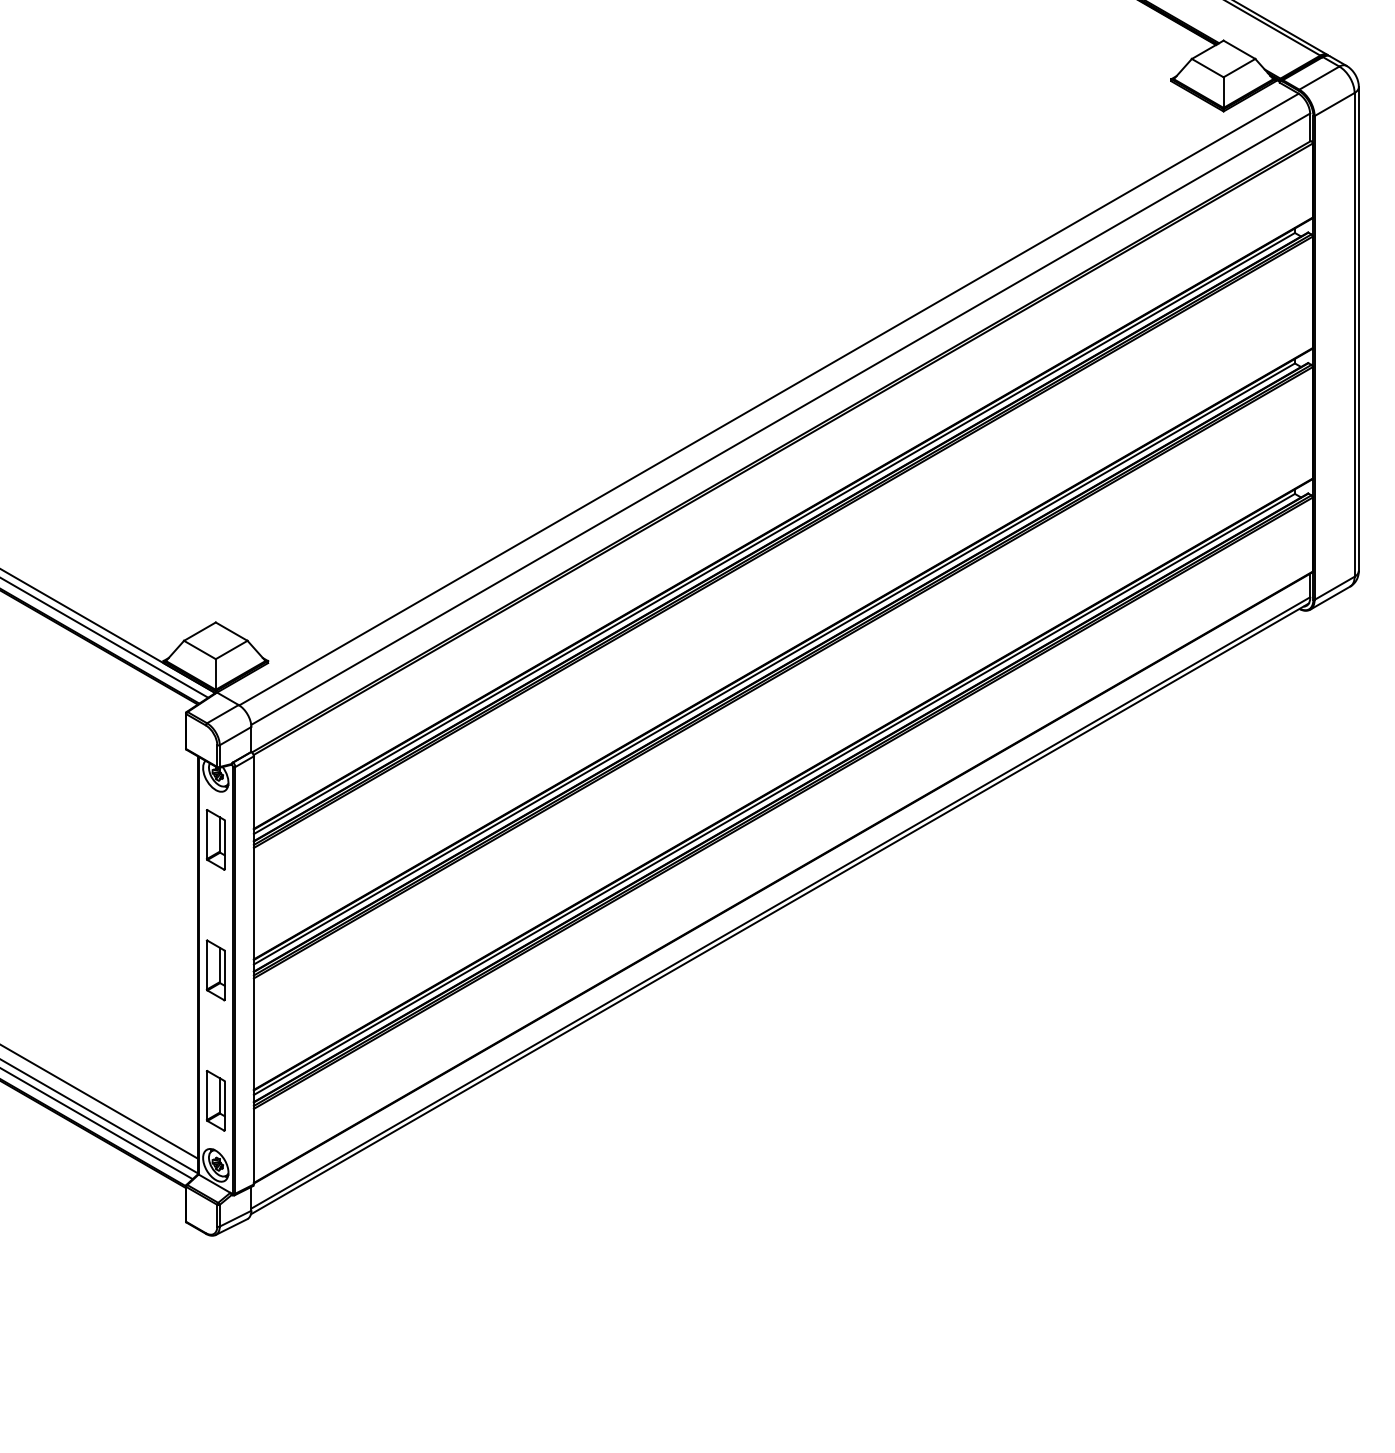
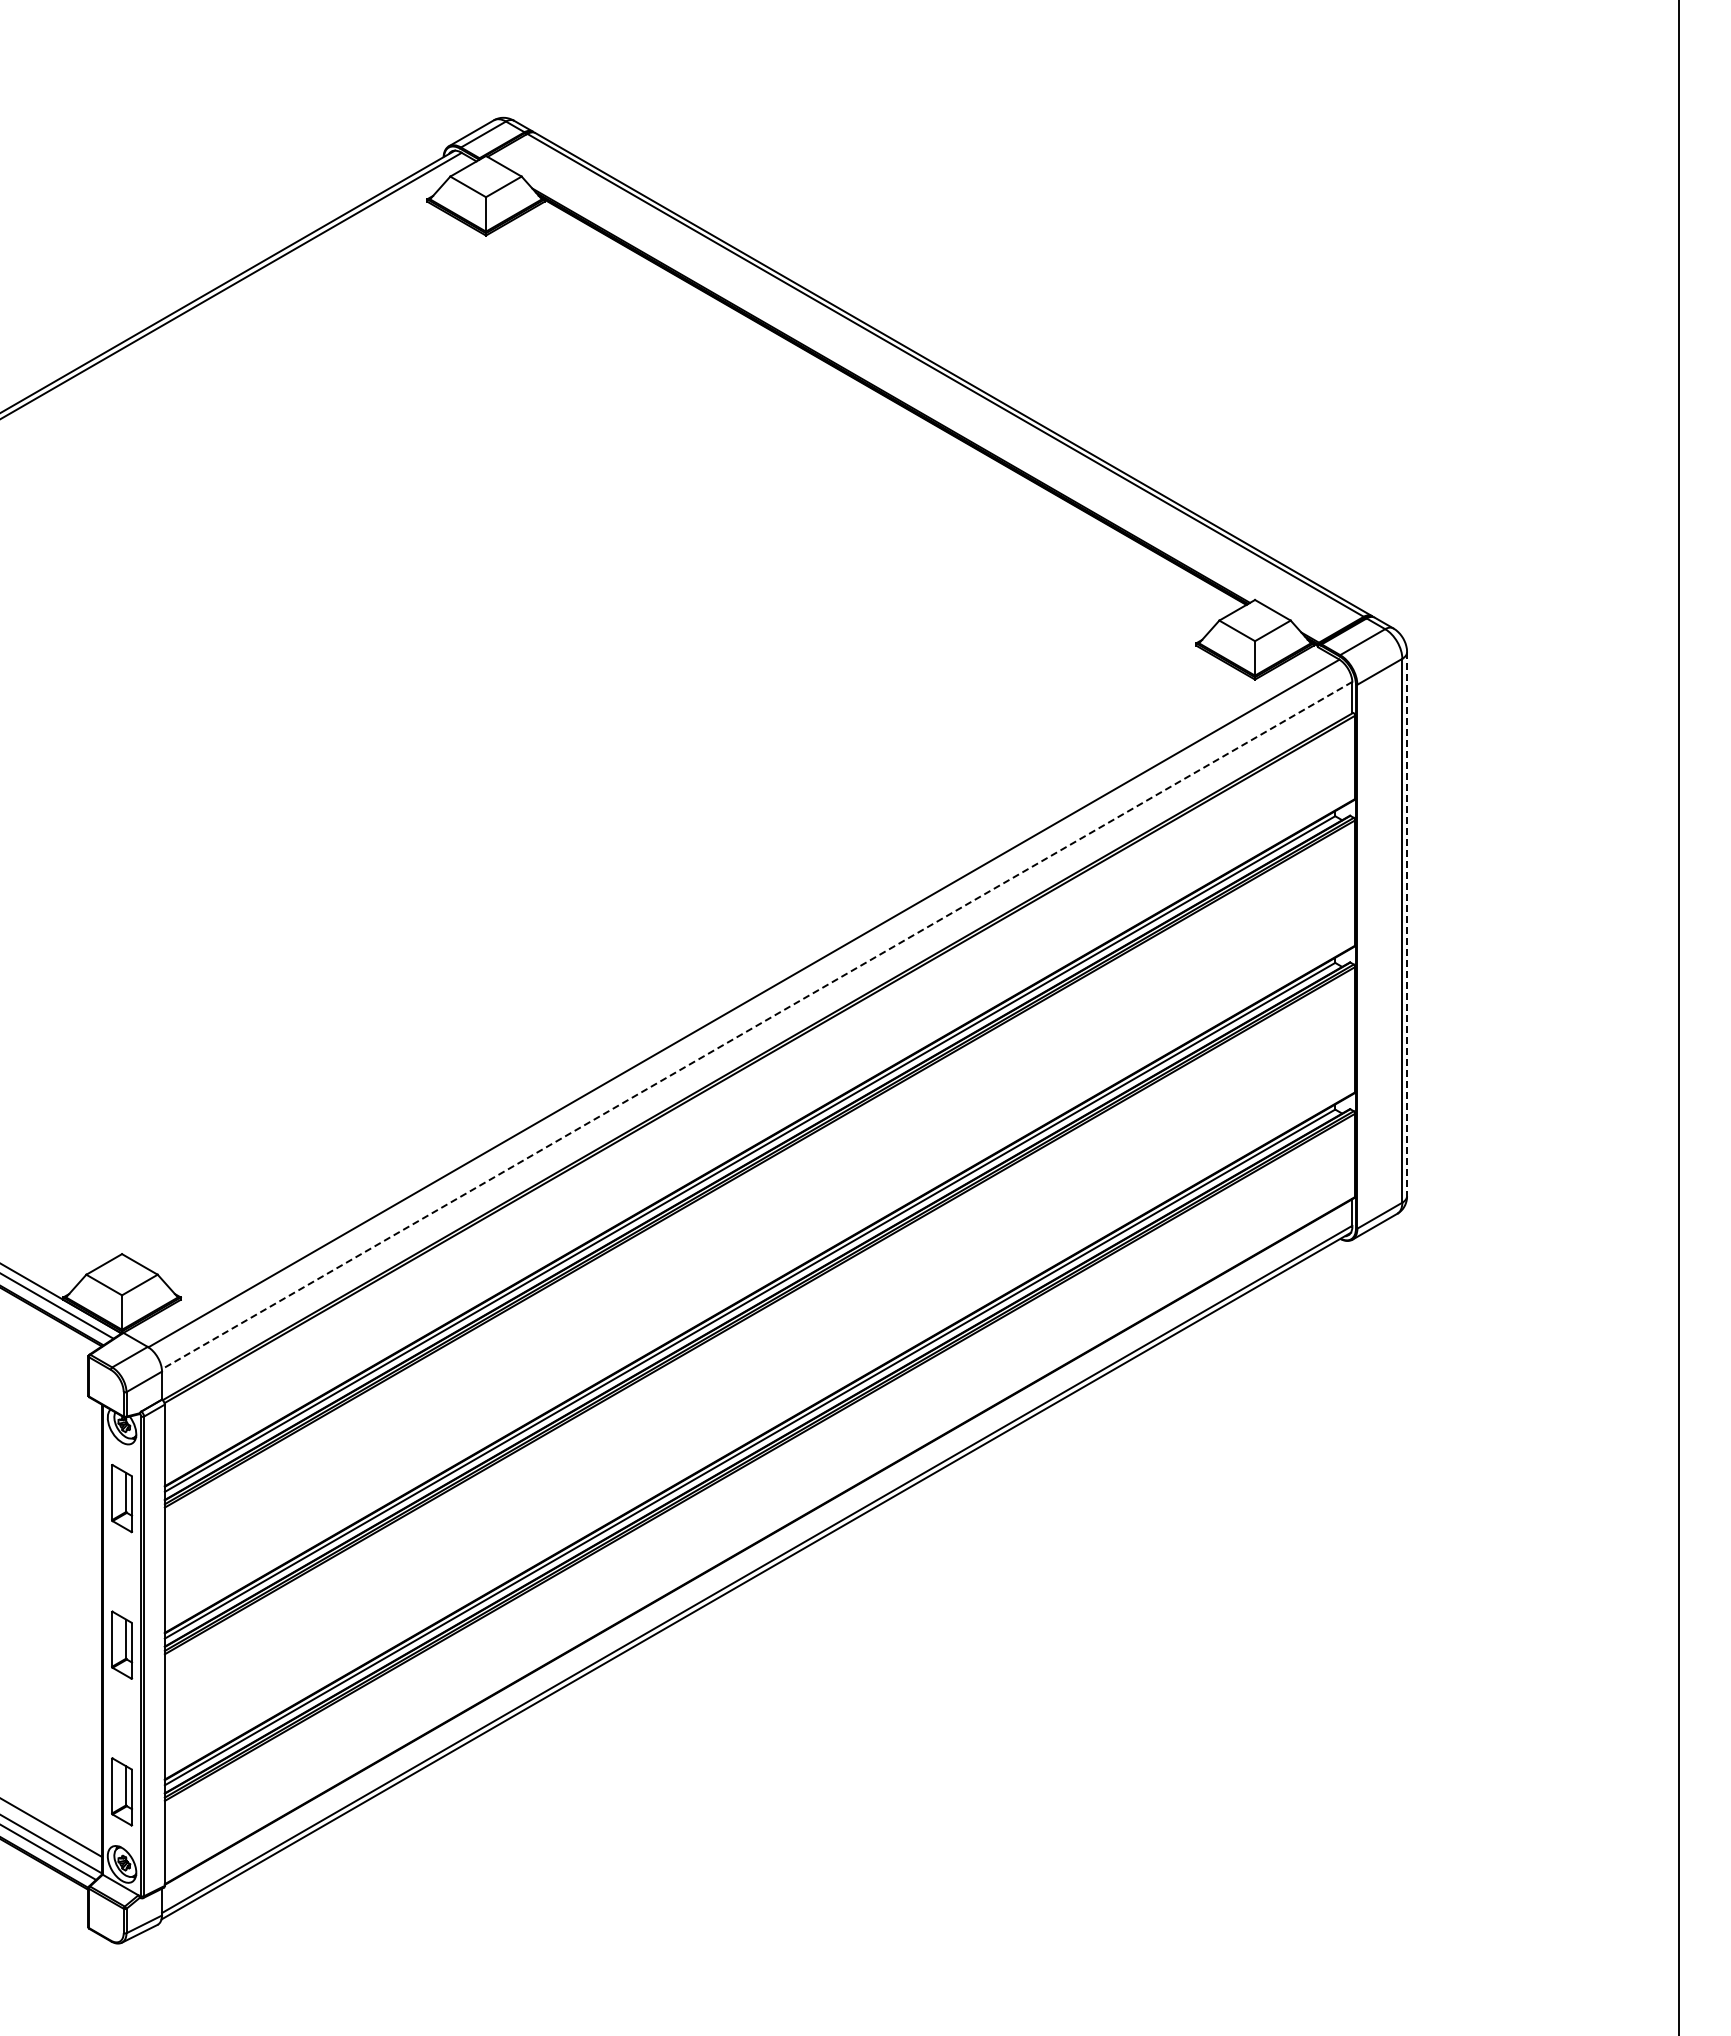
line: (1359, 329) -> (1407, 924), solid -> dashed
line: (780, 419) -> (756, 1025), solid -> dashed

